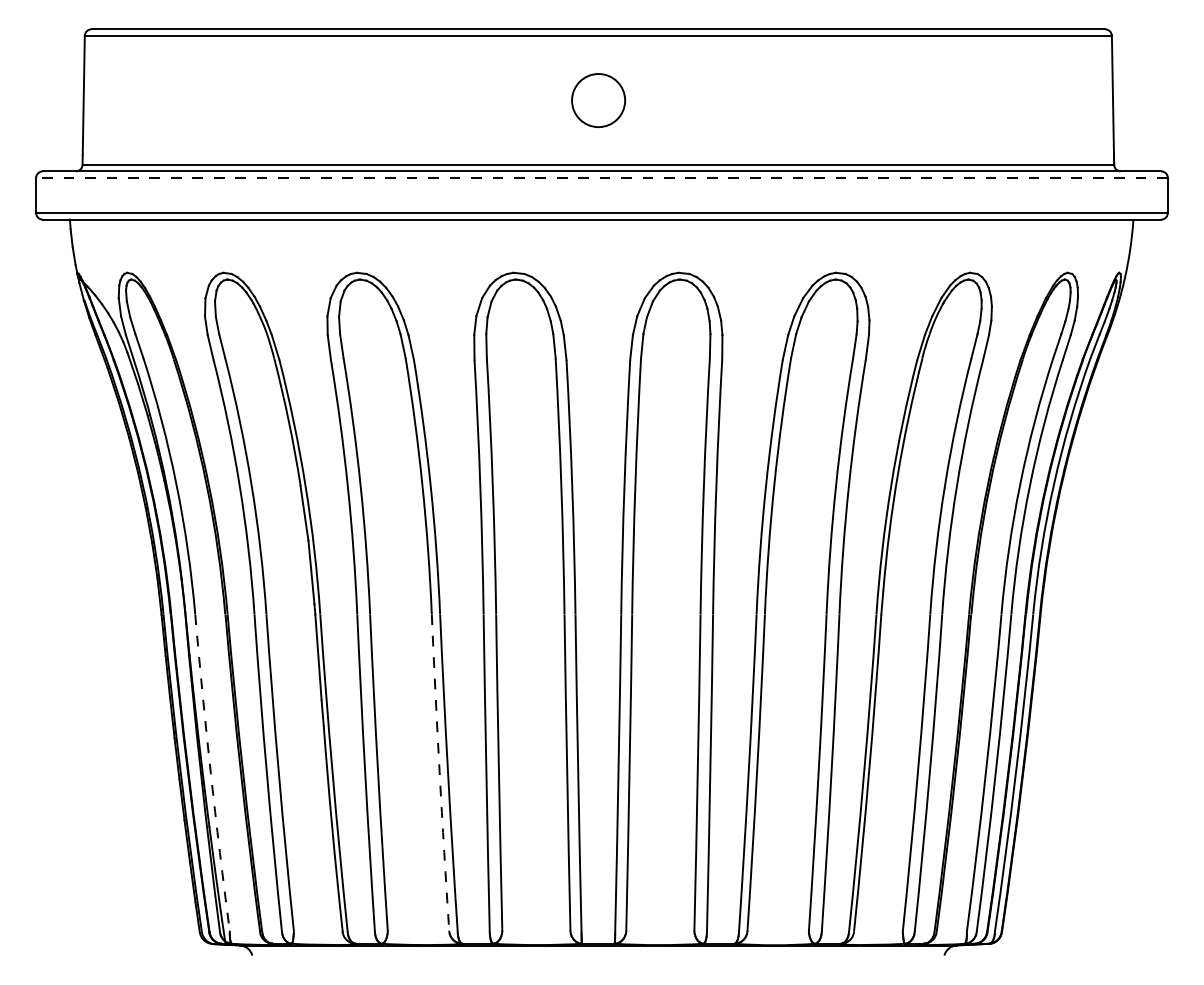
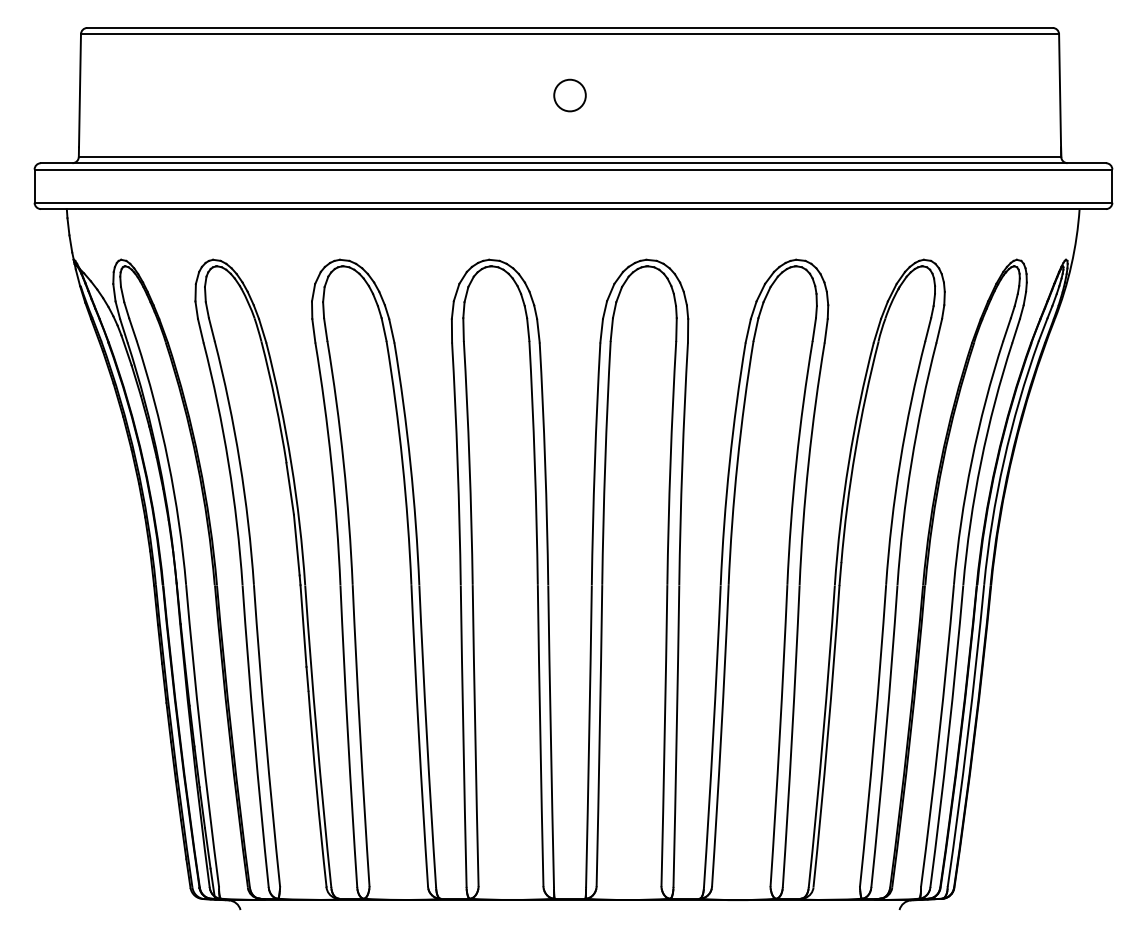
circle: (597, 99) -> (569, 94), size x0.62
line: (602, 178) -> (573, 169), dashed -> solid
arc: (210, 773) -> (200, 736), dashed -> solid
arc: (439, 773) -> (418, 736), dashed -> solid

